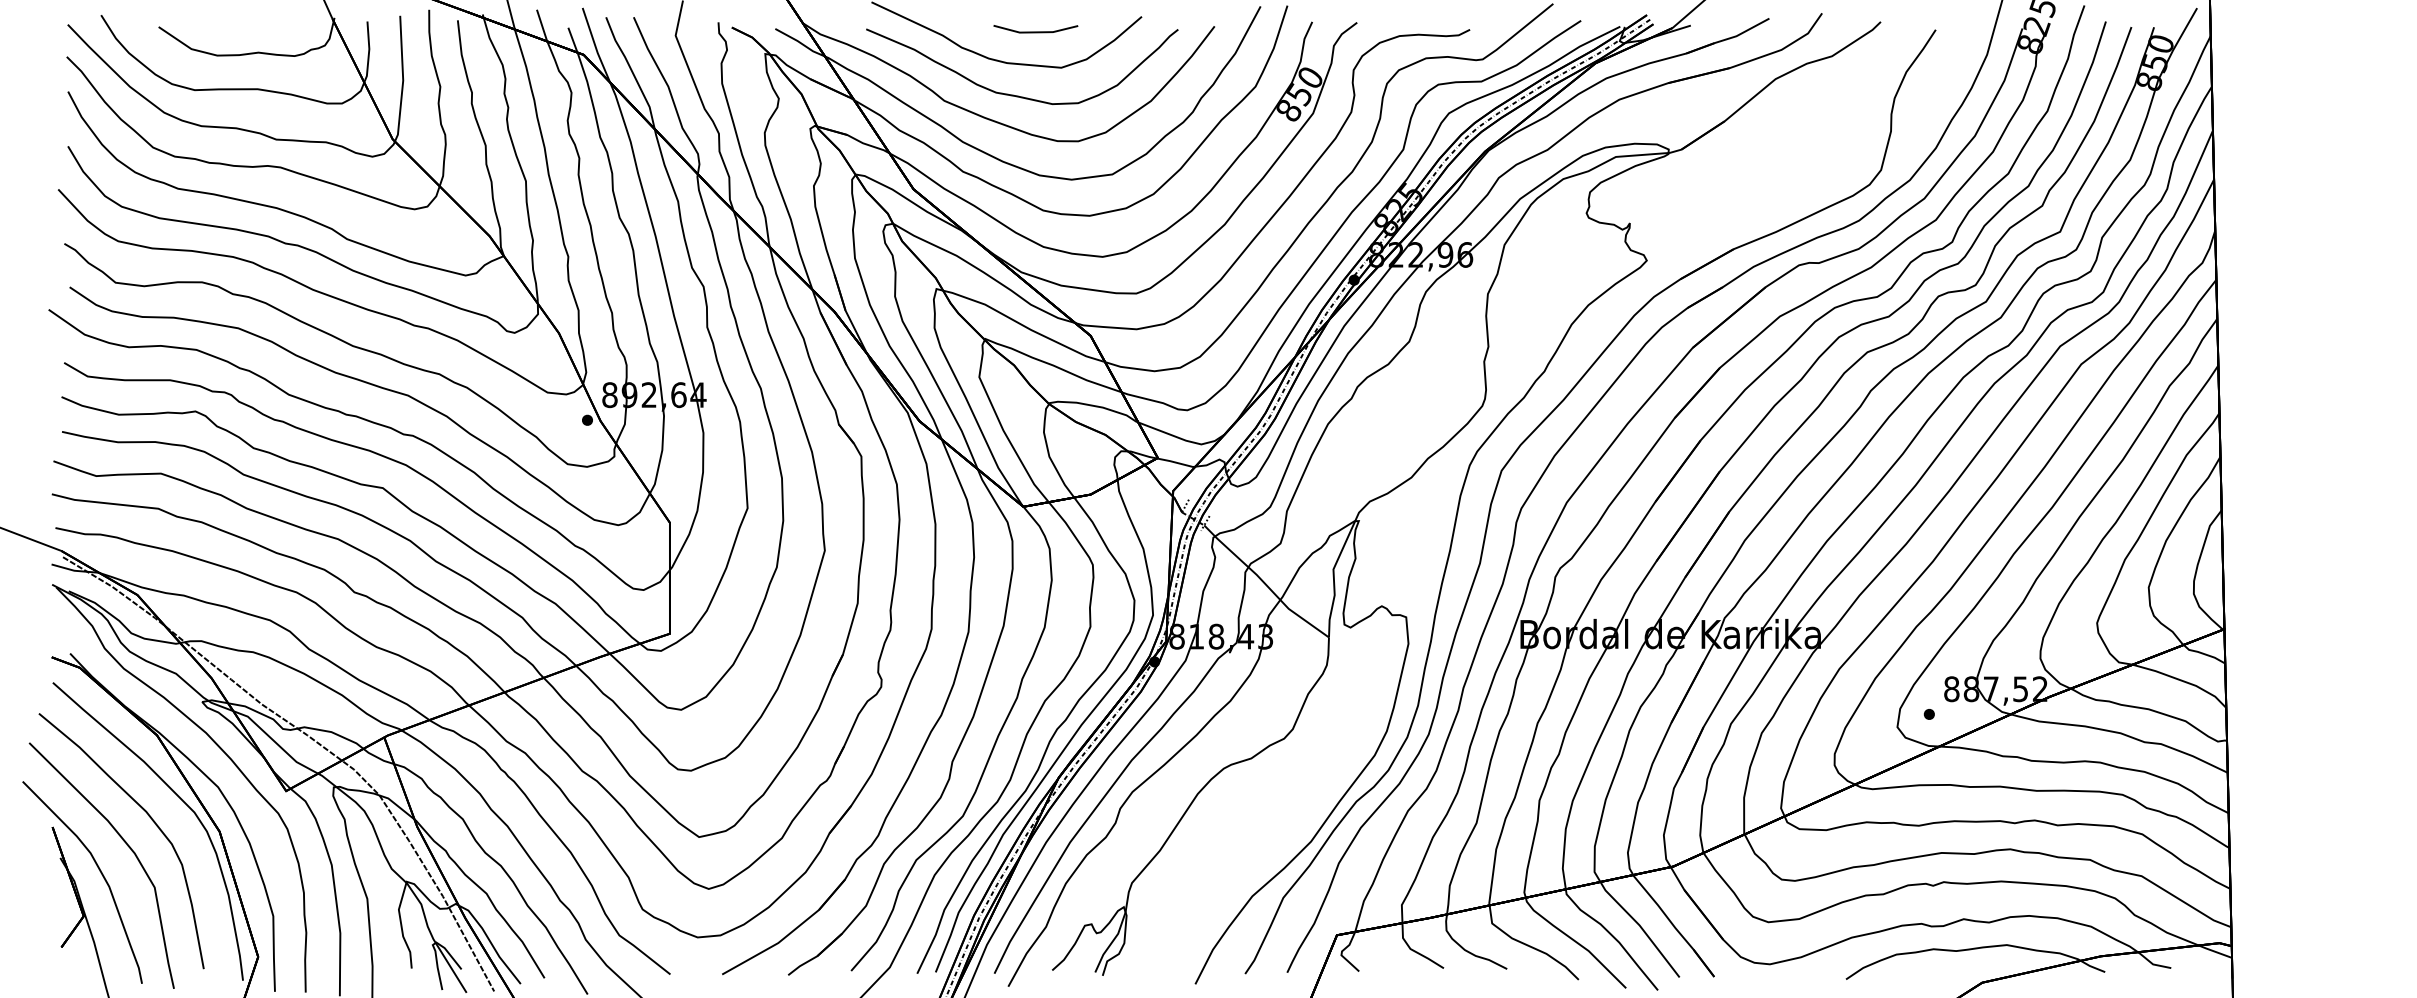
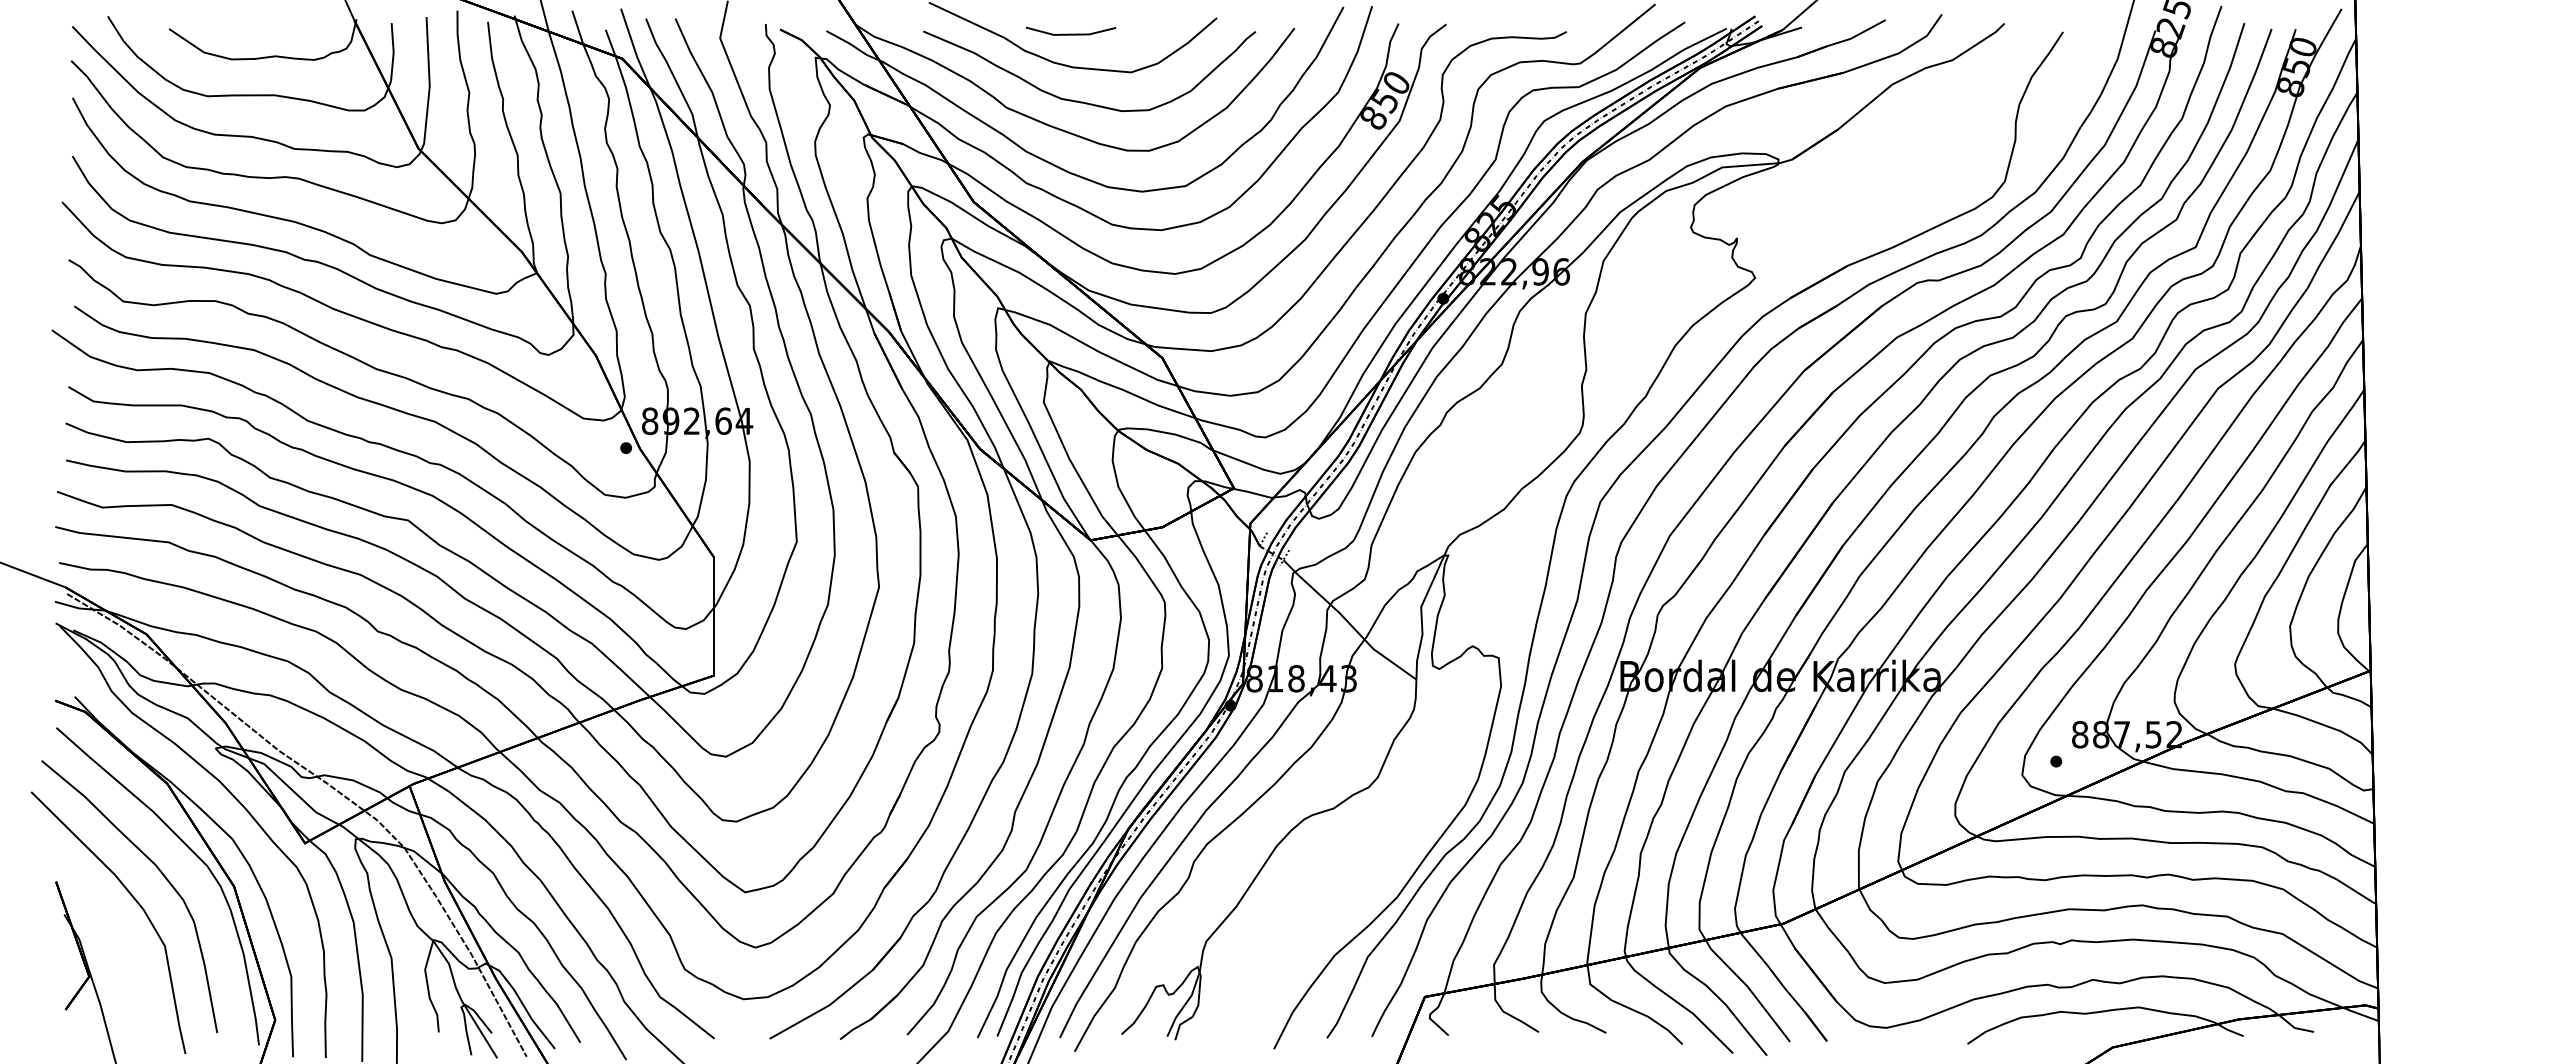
line: (1036, 31) -> (1071, 33), moved
curve: (100, 873) -> (107, 931), removed

